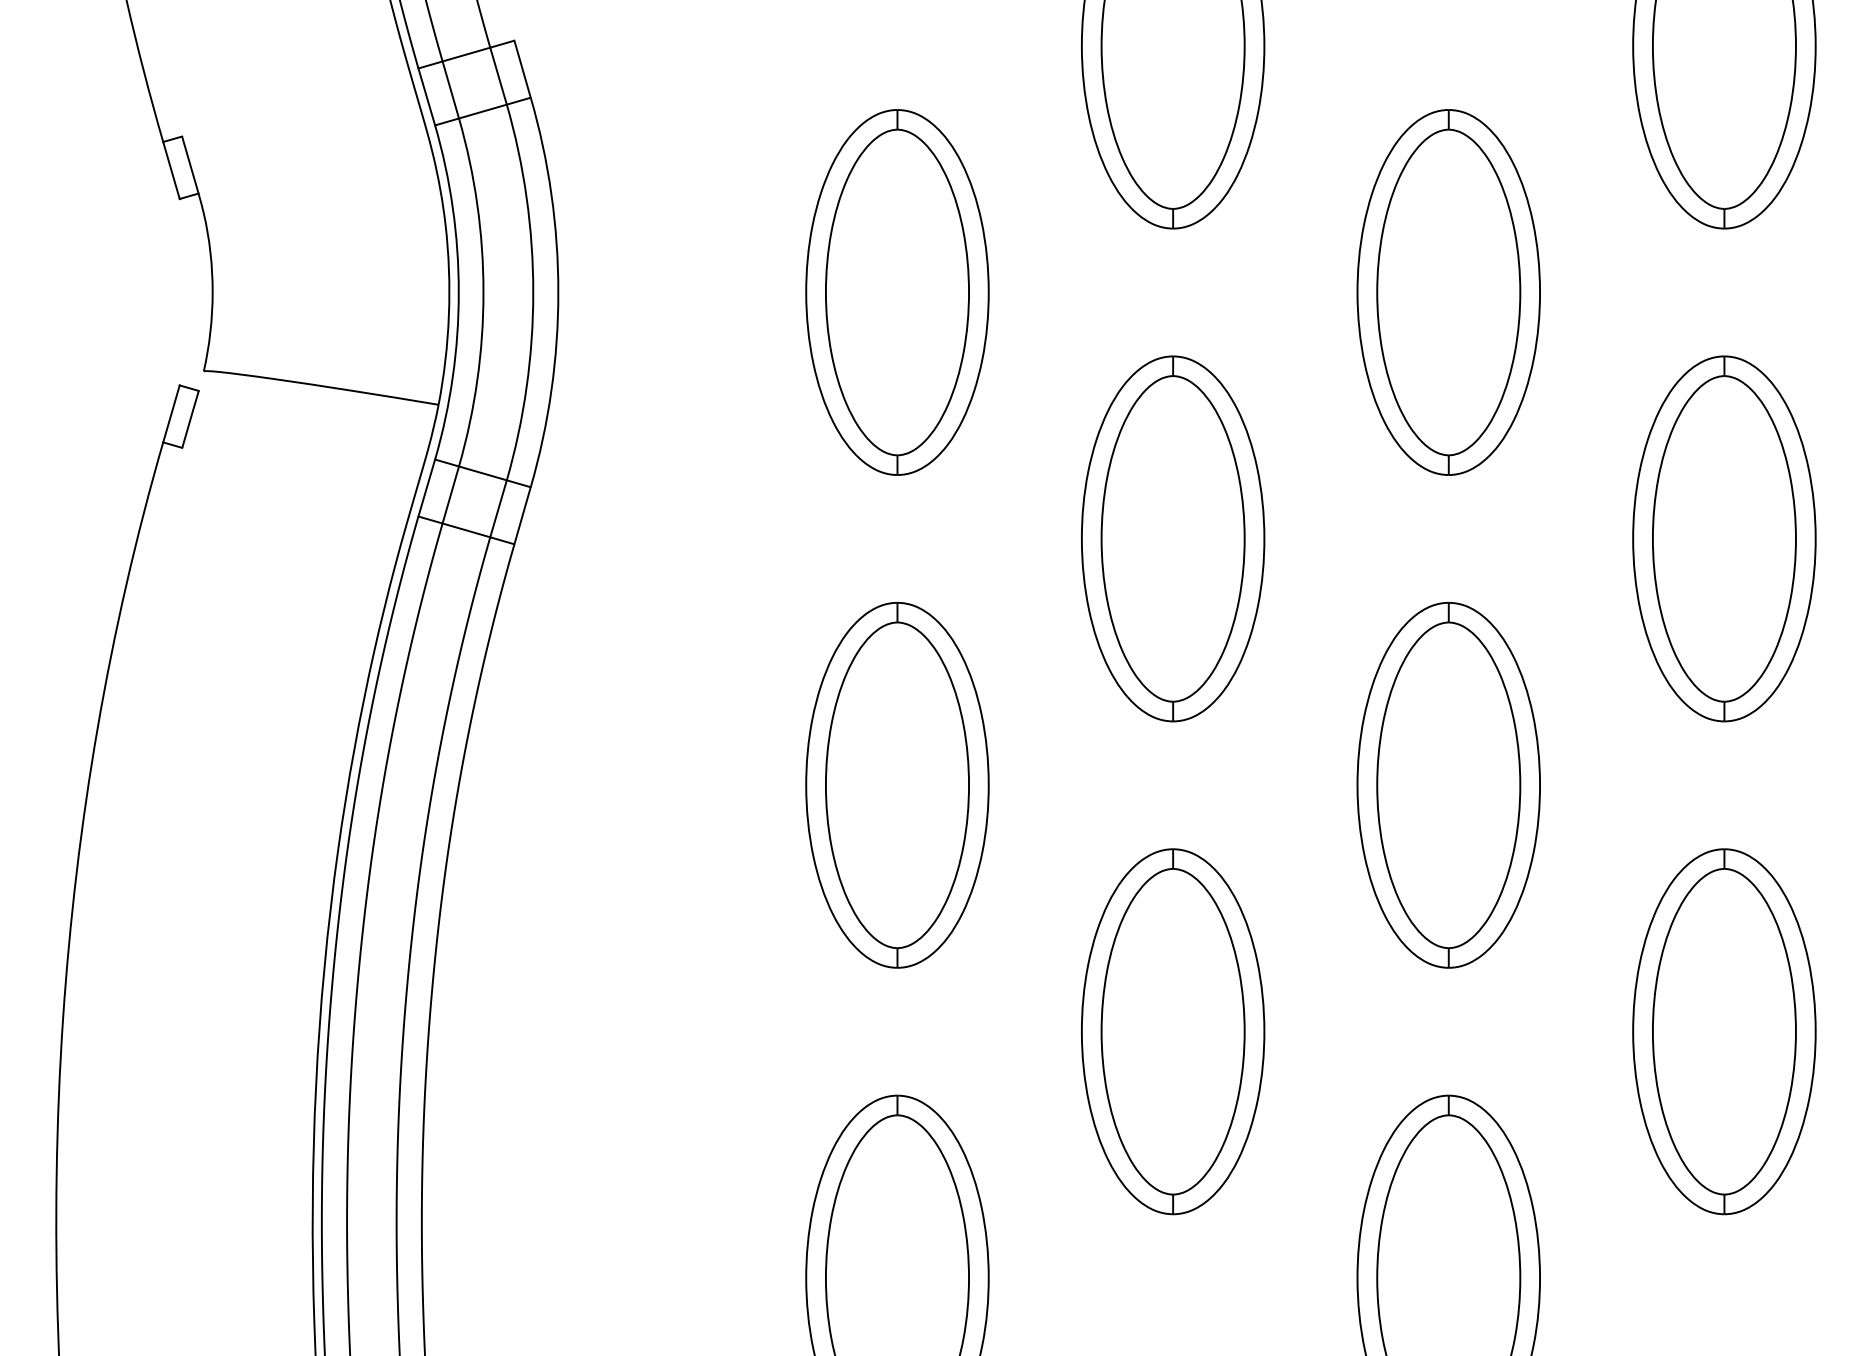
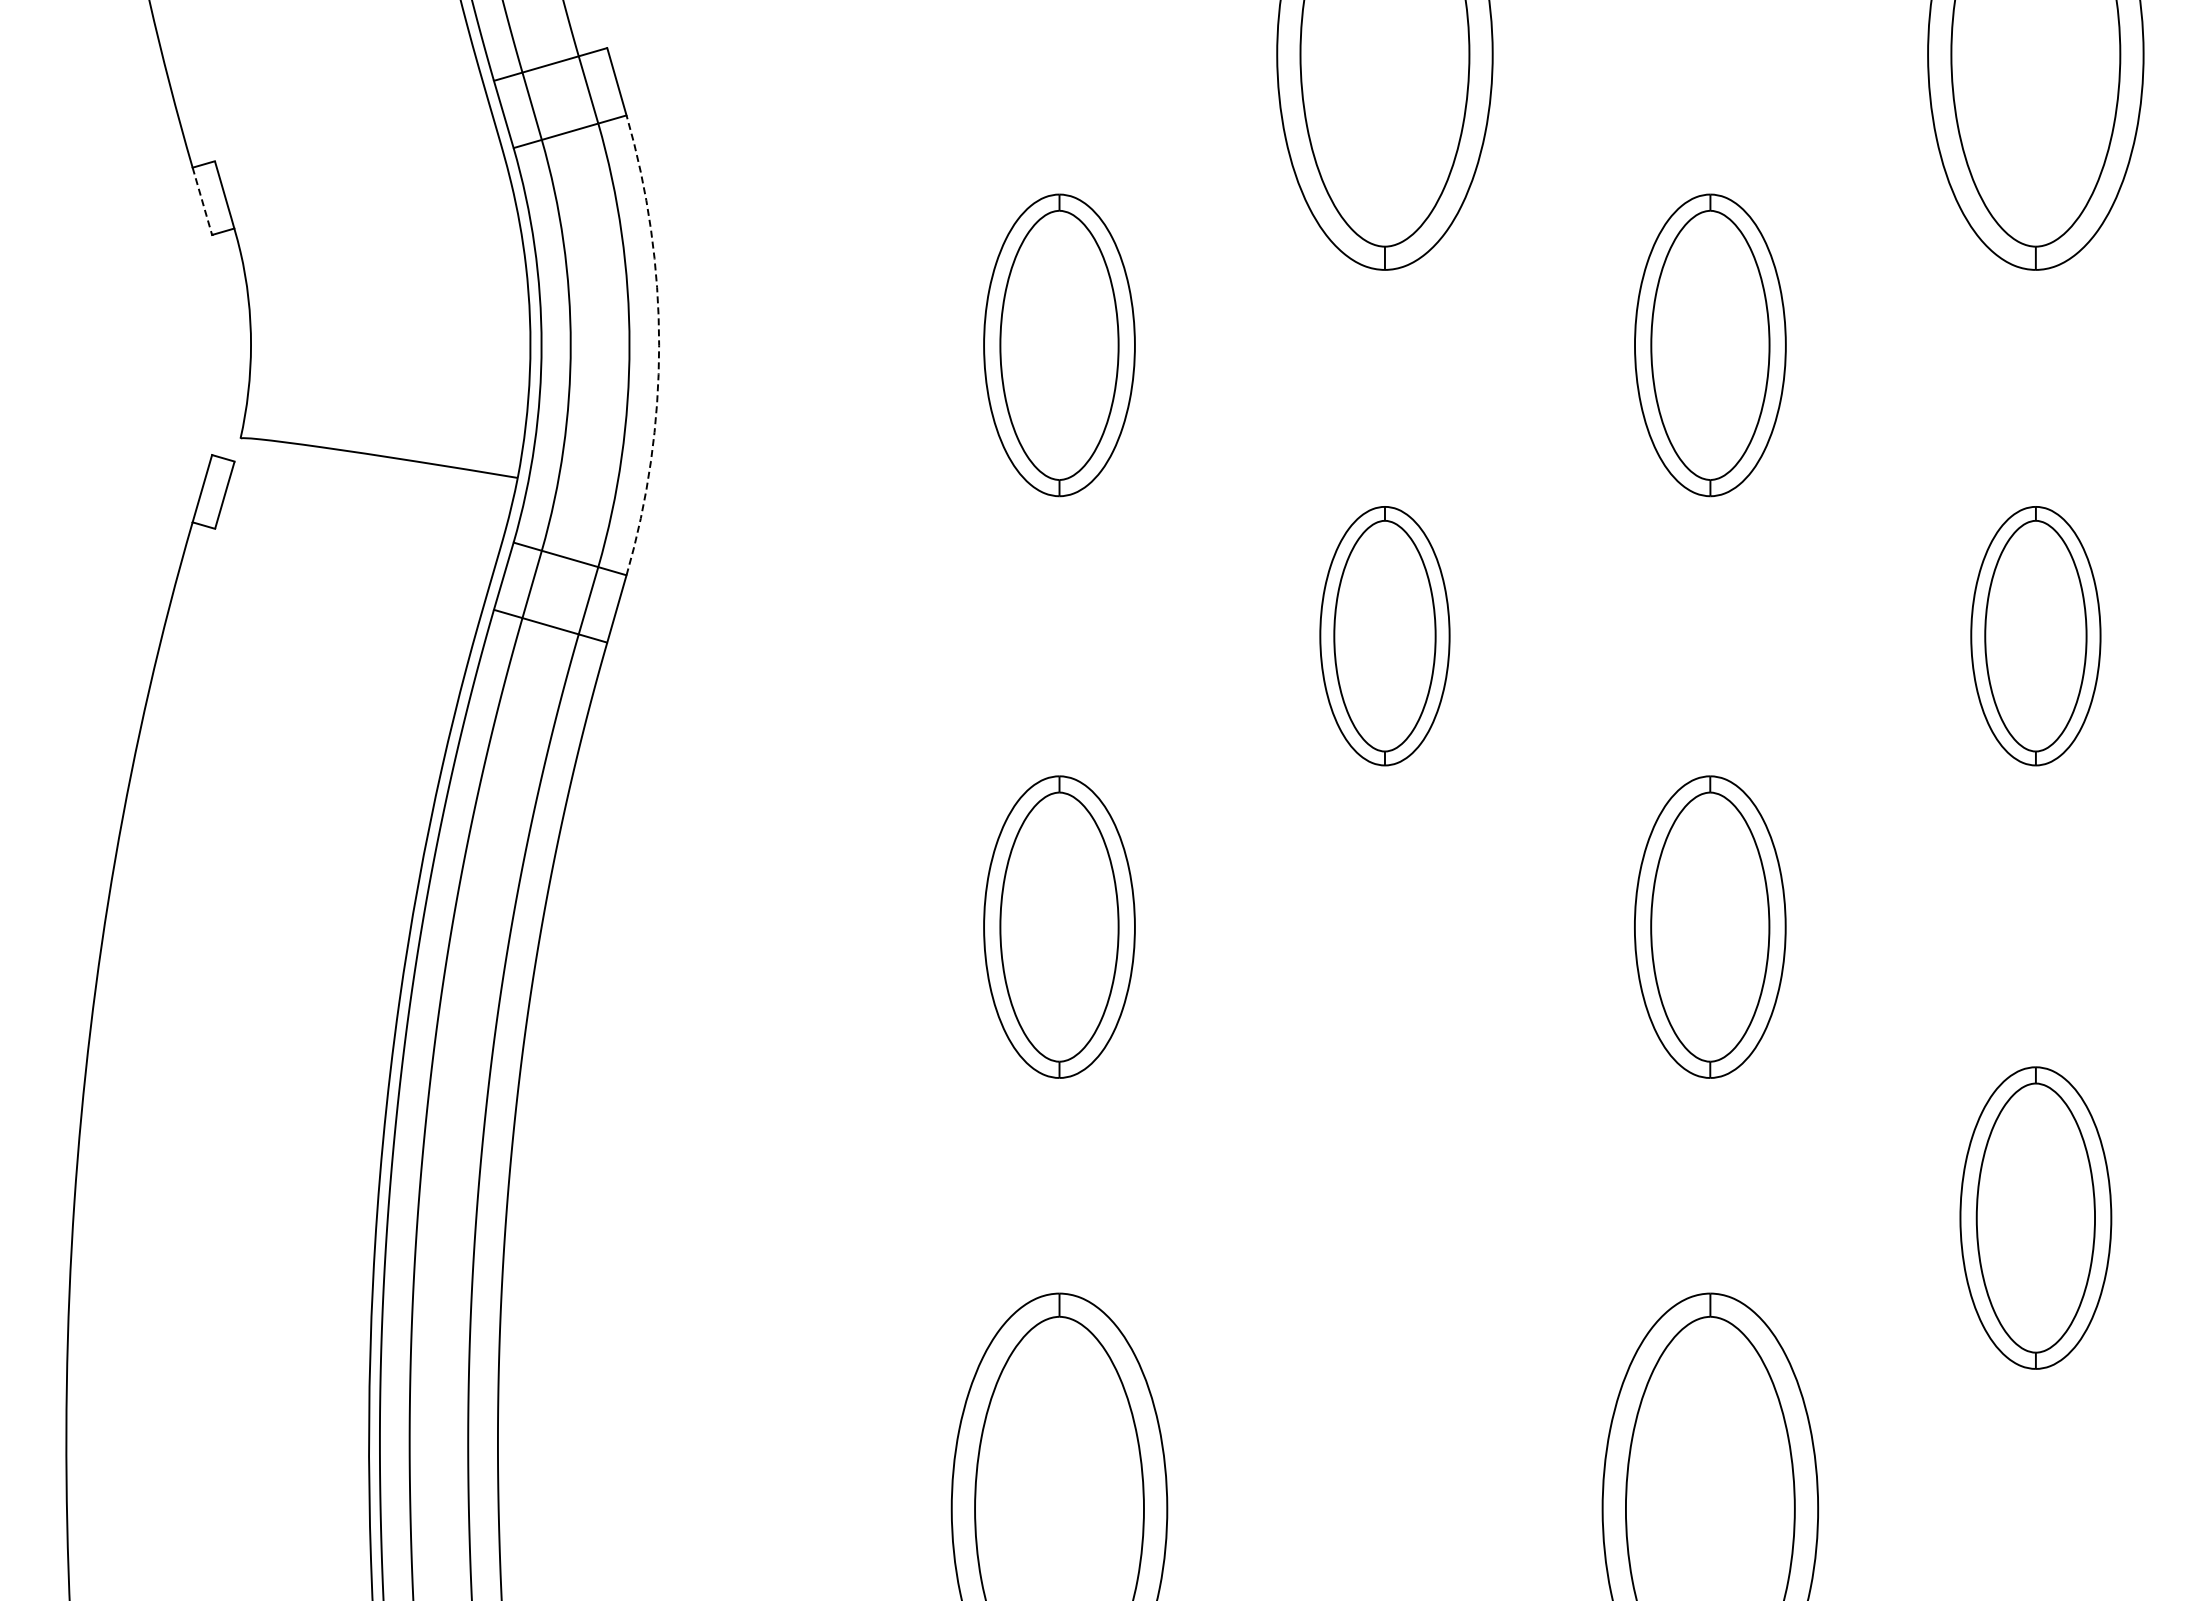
line: (171, 170) -> (202, 201), solid -> dashed
arc: (558, 292) -> (659, 345), solid -> dashed
part: (897, 292) -> (1059, 345), size x0.7
part: (1448, 292) -> (1710, 345), size x0.7
part: (1172, 538) -> (1384, 635), size x0.6
part: (1724, 538) -> (2035, 635), size x0.6
part: (897, 784) -> (1059, 926), size x0.7
part: (1448, 784) -> (1709, 926), size x0.7
part: (1172, 1031) -> (1384, 1217), removed
part: (1724, 1031) -> (2035, 1217), size x0.7

